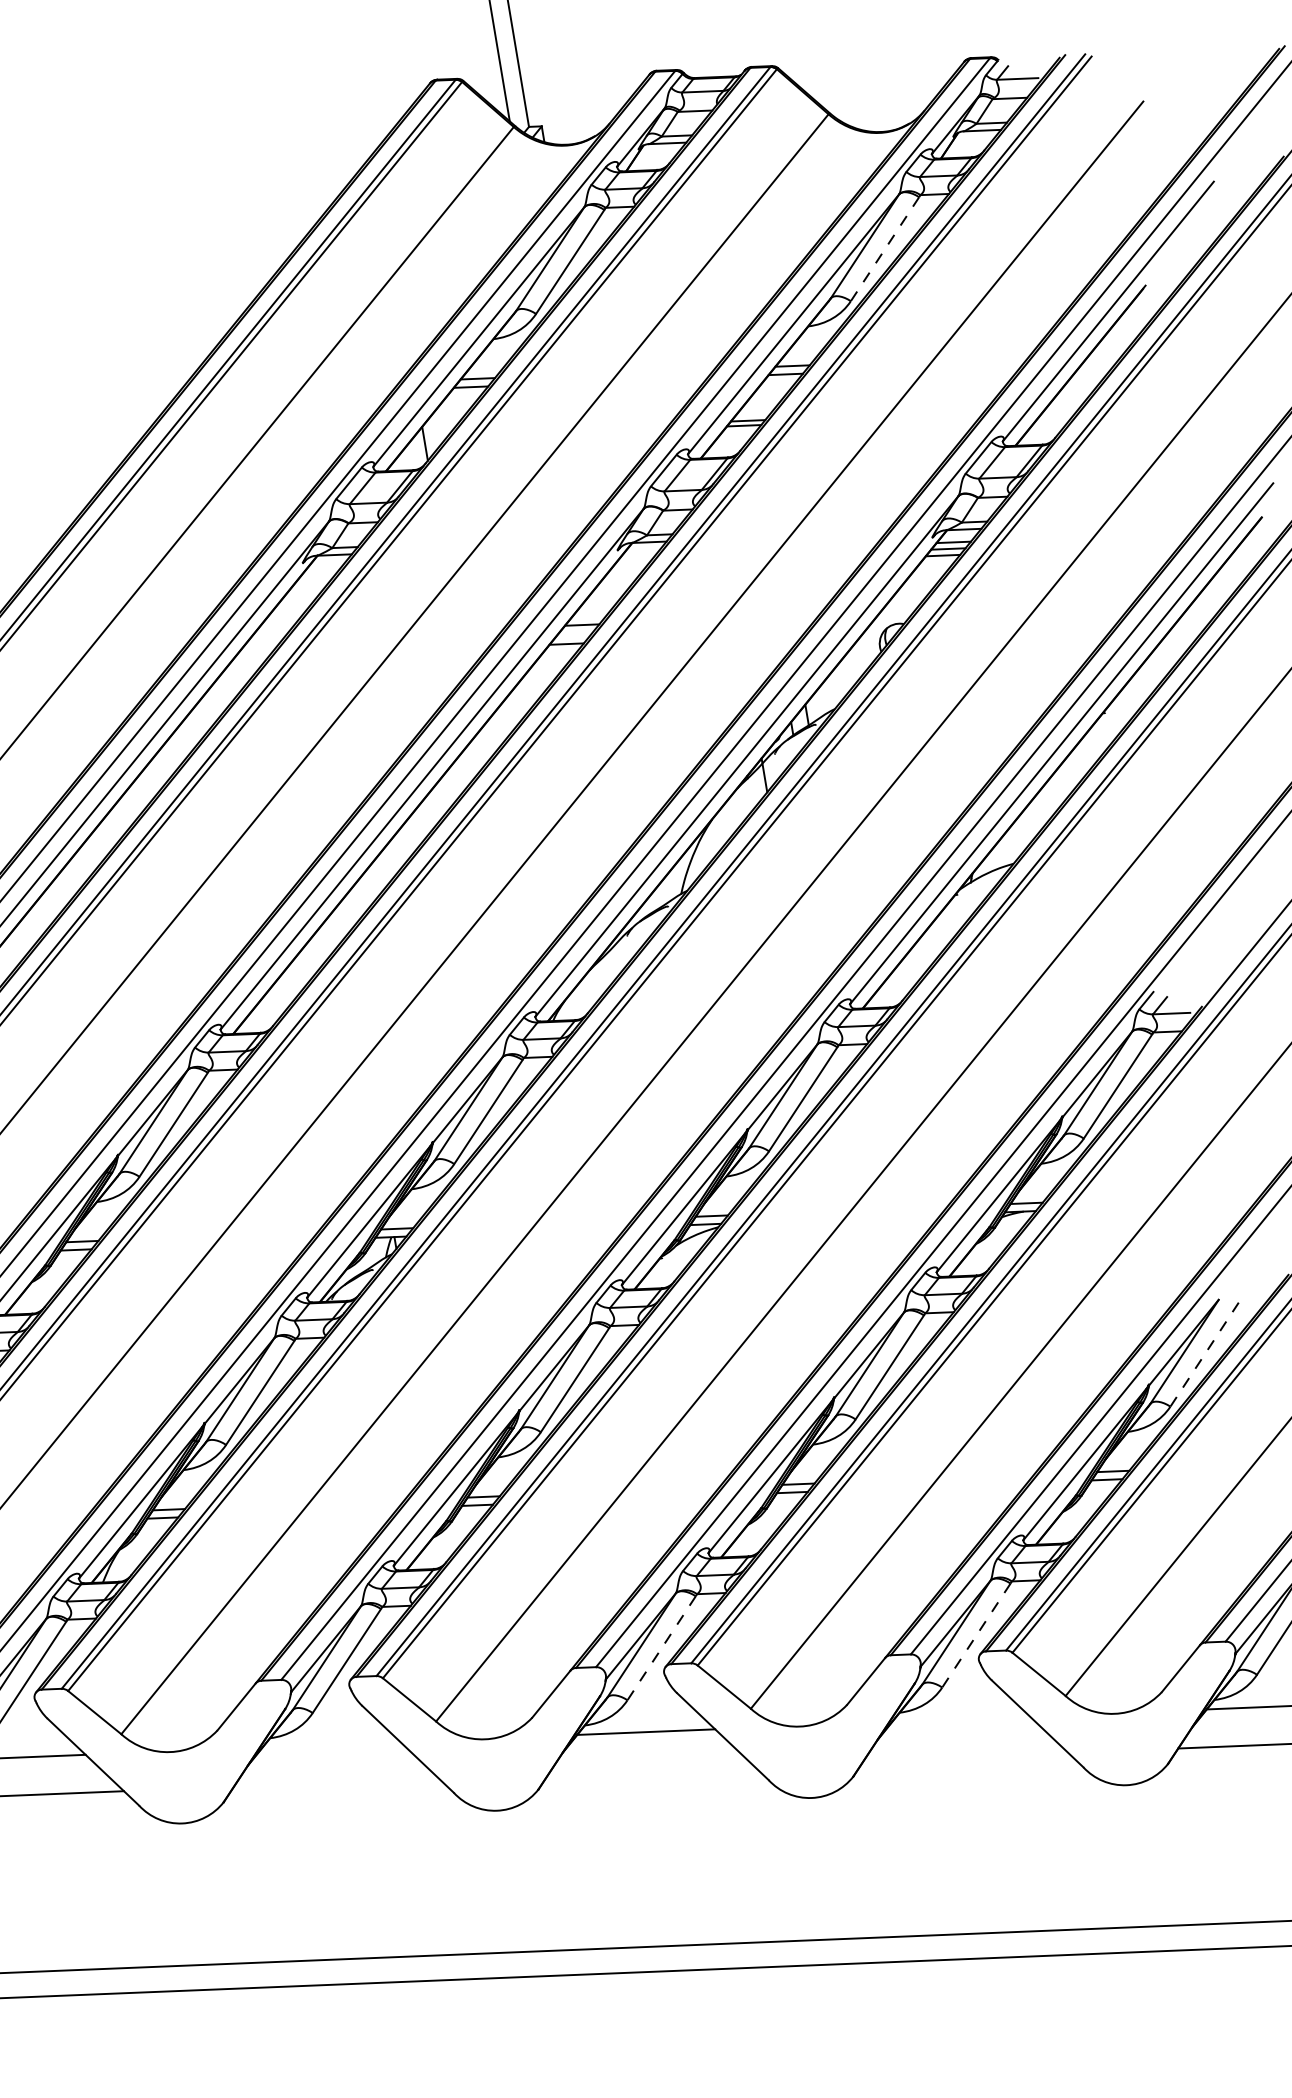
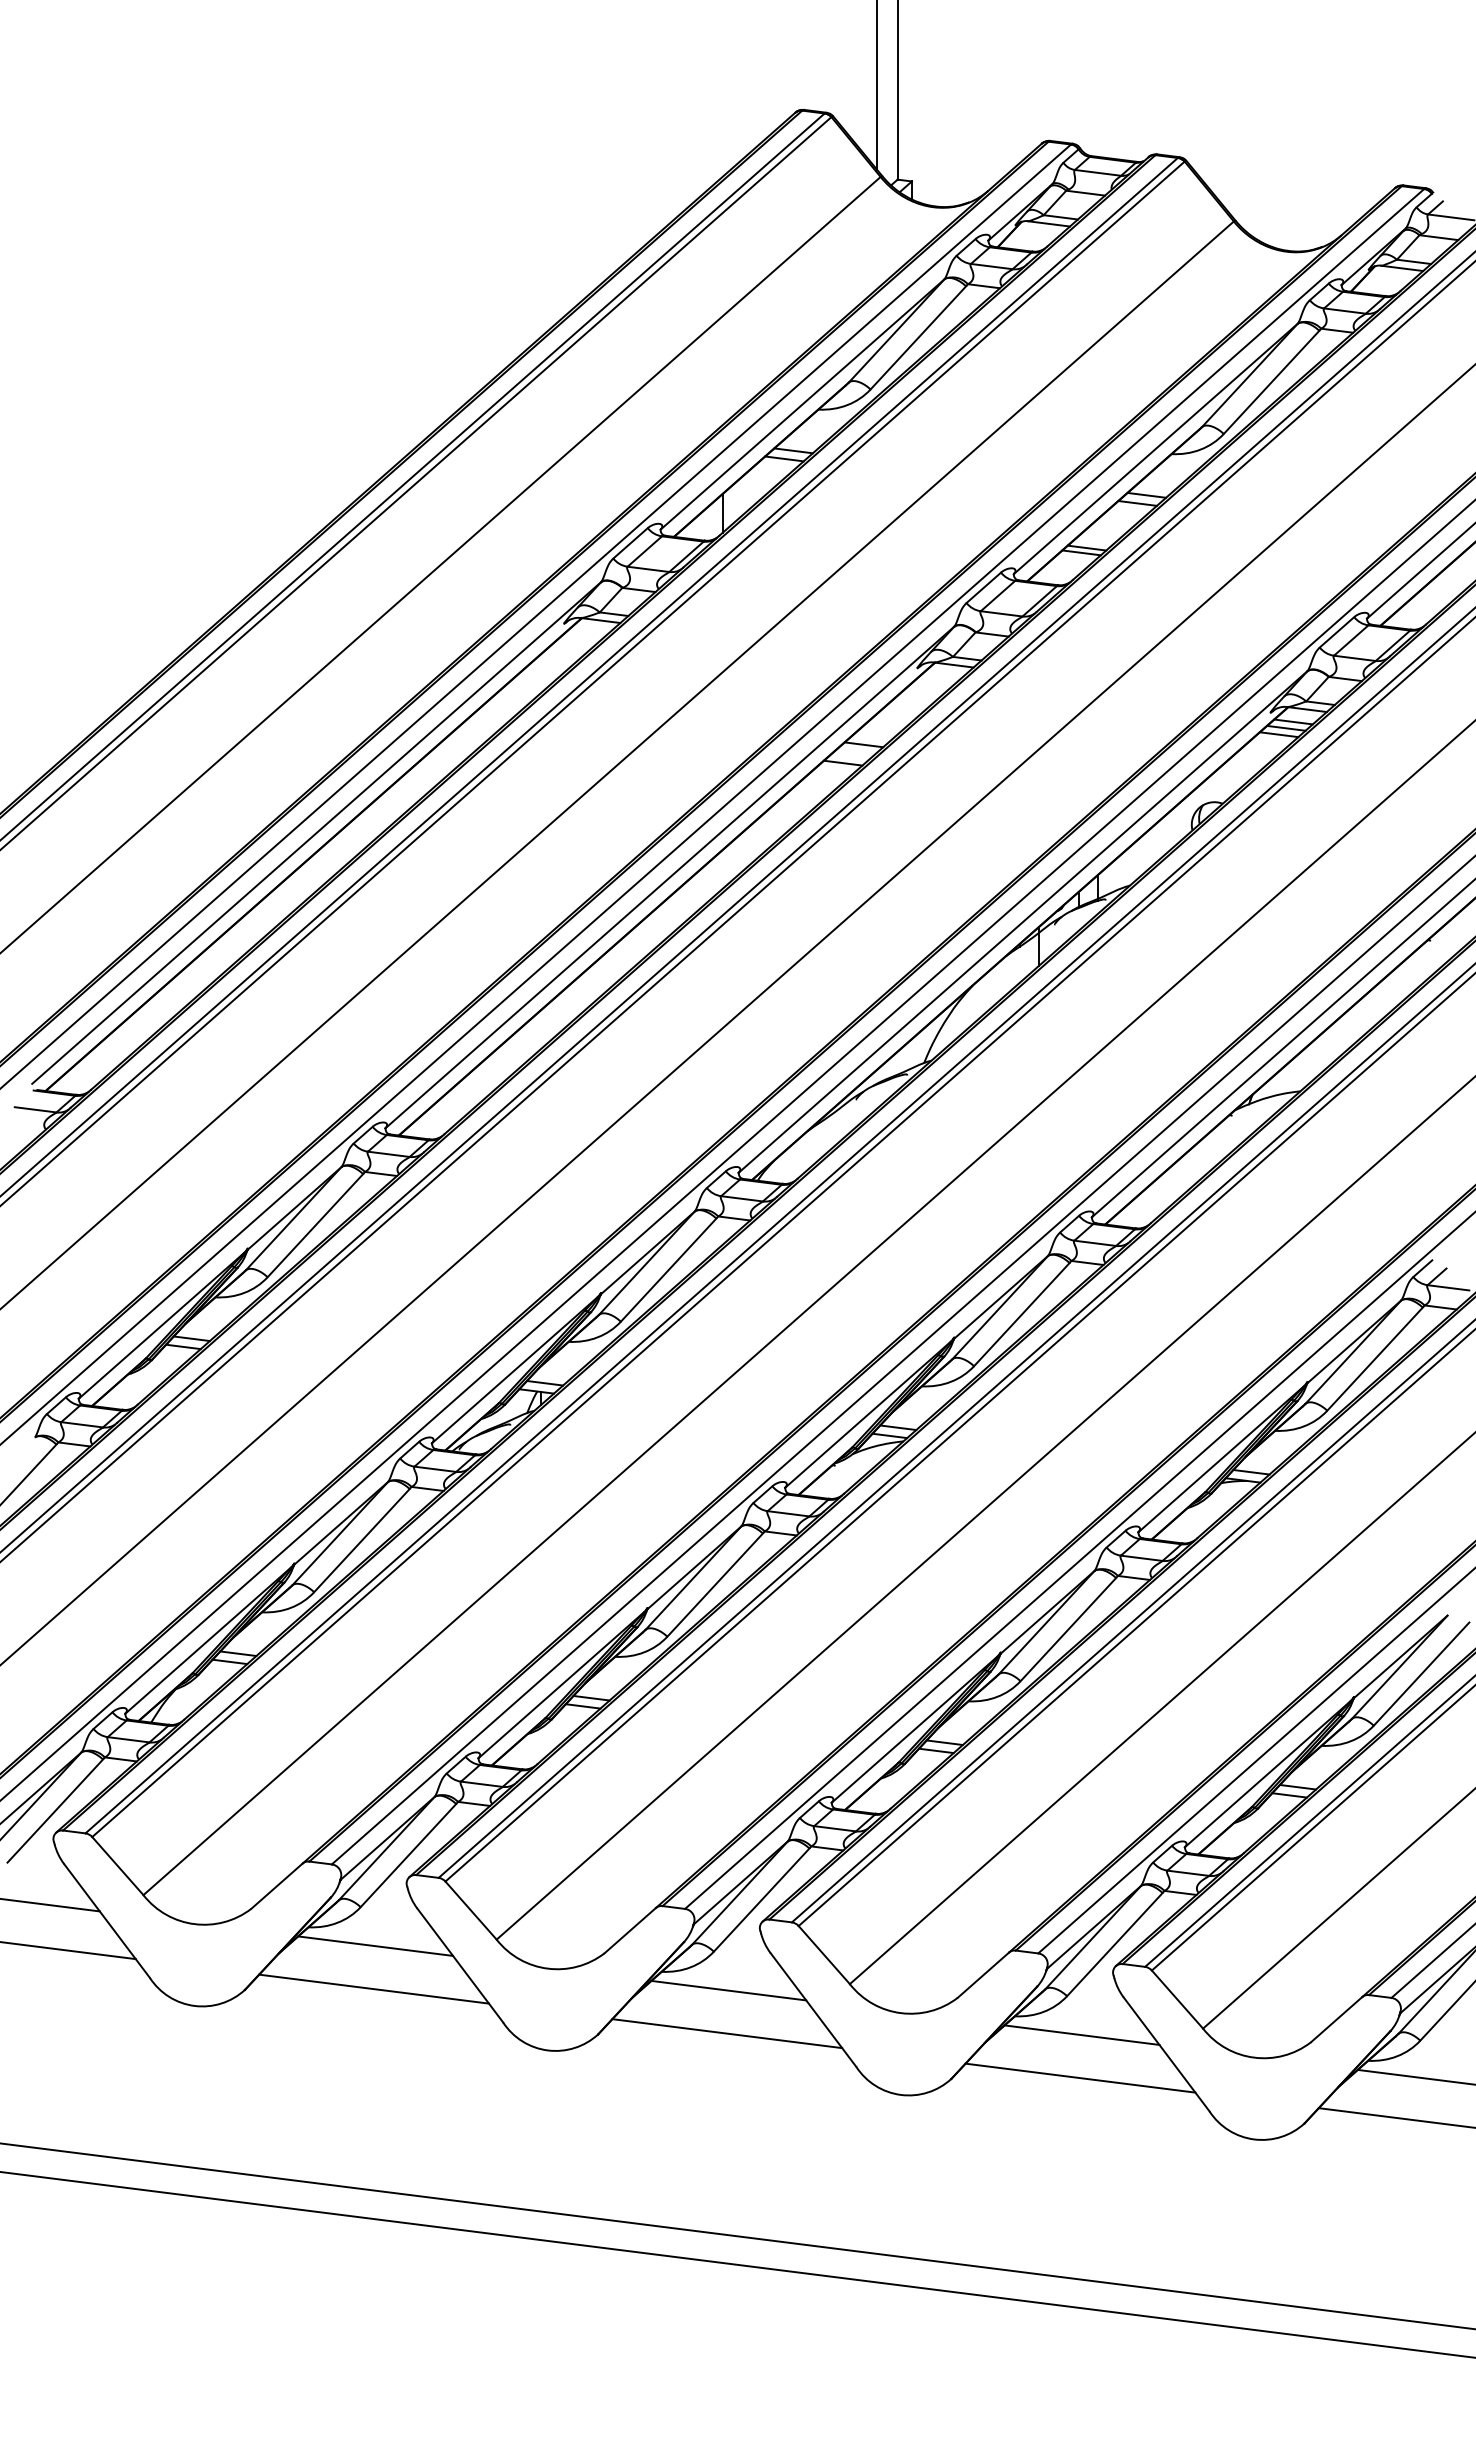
line: (884, 249) -> (1271, 382), dashed -> solid
line: (1204, 1355) -> (1421, 1674), dashed -> solid
line: (976, 1635) -> (1114, 1944), dashed -> solid
line: (661, 1648) -> (761, 1900), dashed -> solid
line: (960, 1718) -> (1081, 2034), added
line: (331, 1744) -> (375, 1945), added
line: (965, 1756) -> (1080, 2077), added
line: (651, 1769) -> (727, 2033), added
line: (335, 1782) -> (373, 1988), added

